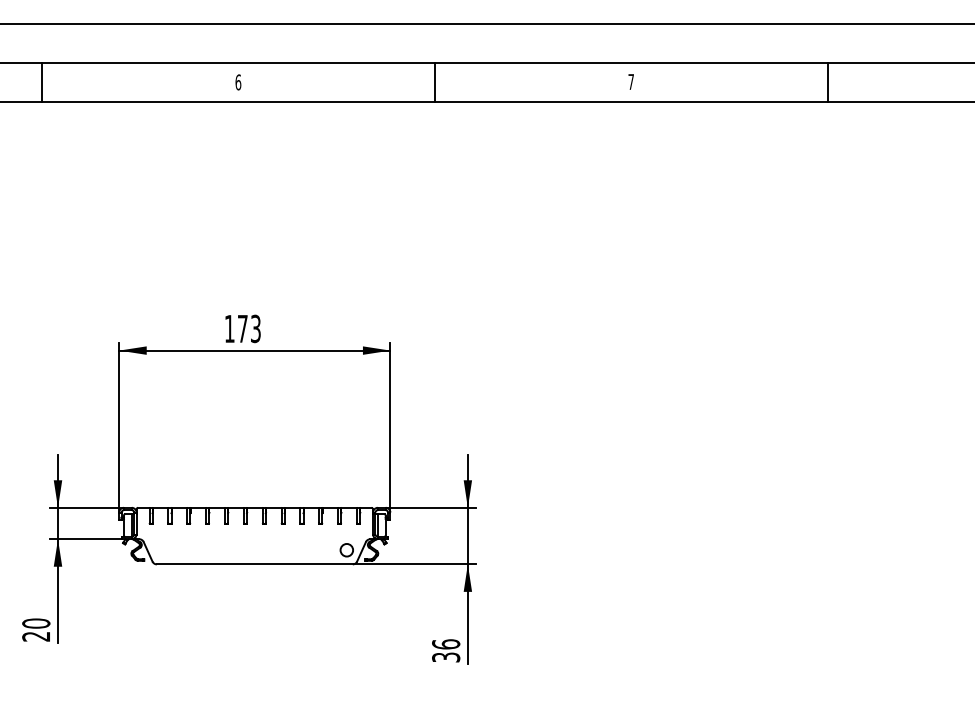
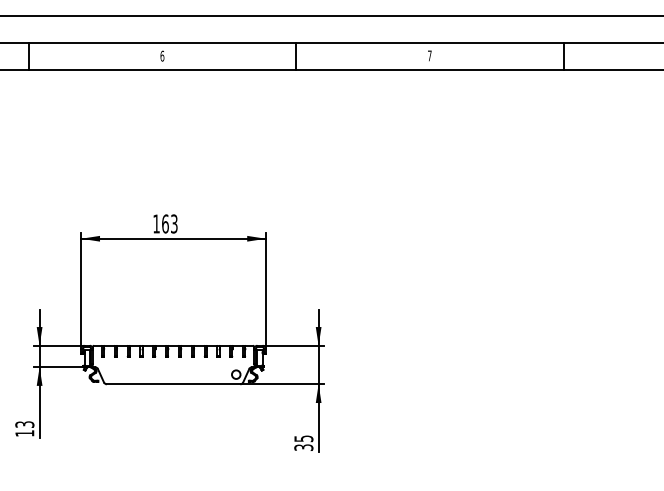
text: (242, 328) -> (165, 223), 173 -> 163
text: (35, 629) -> (24, 428), 20 -> 13
text: (445, 644) -> (303, 438), 36 -> 35

